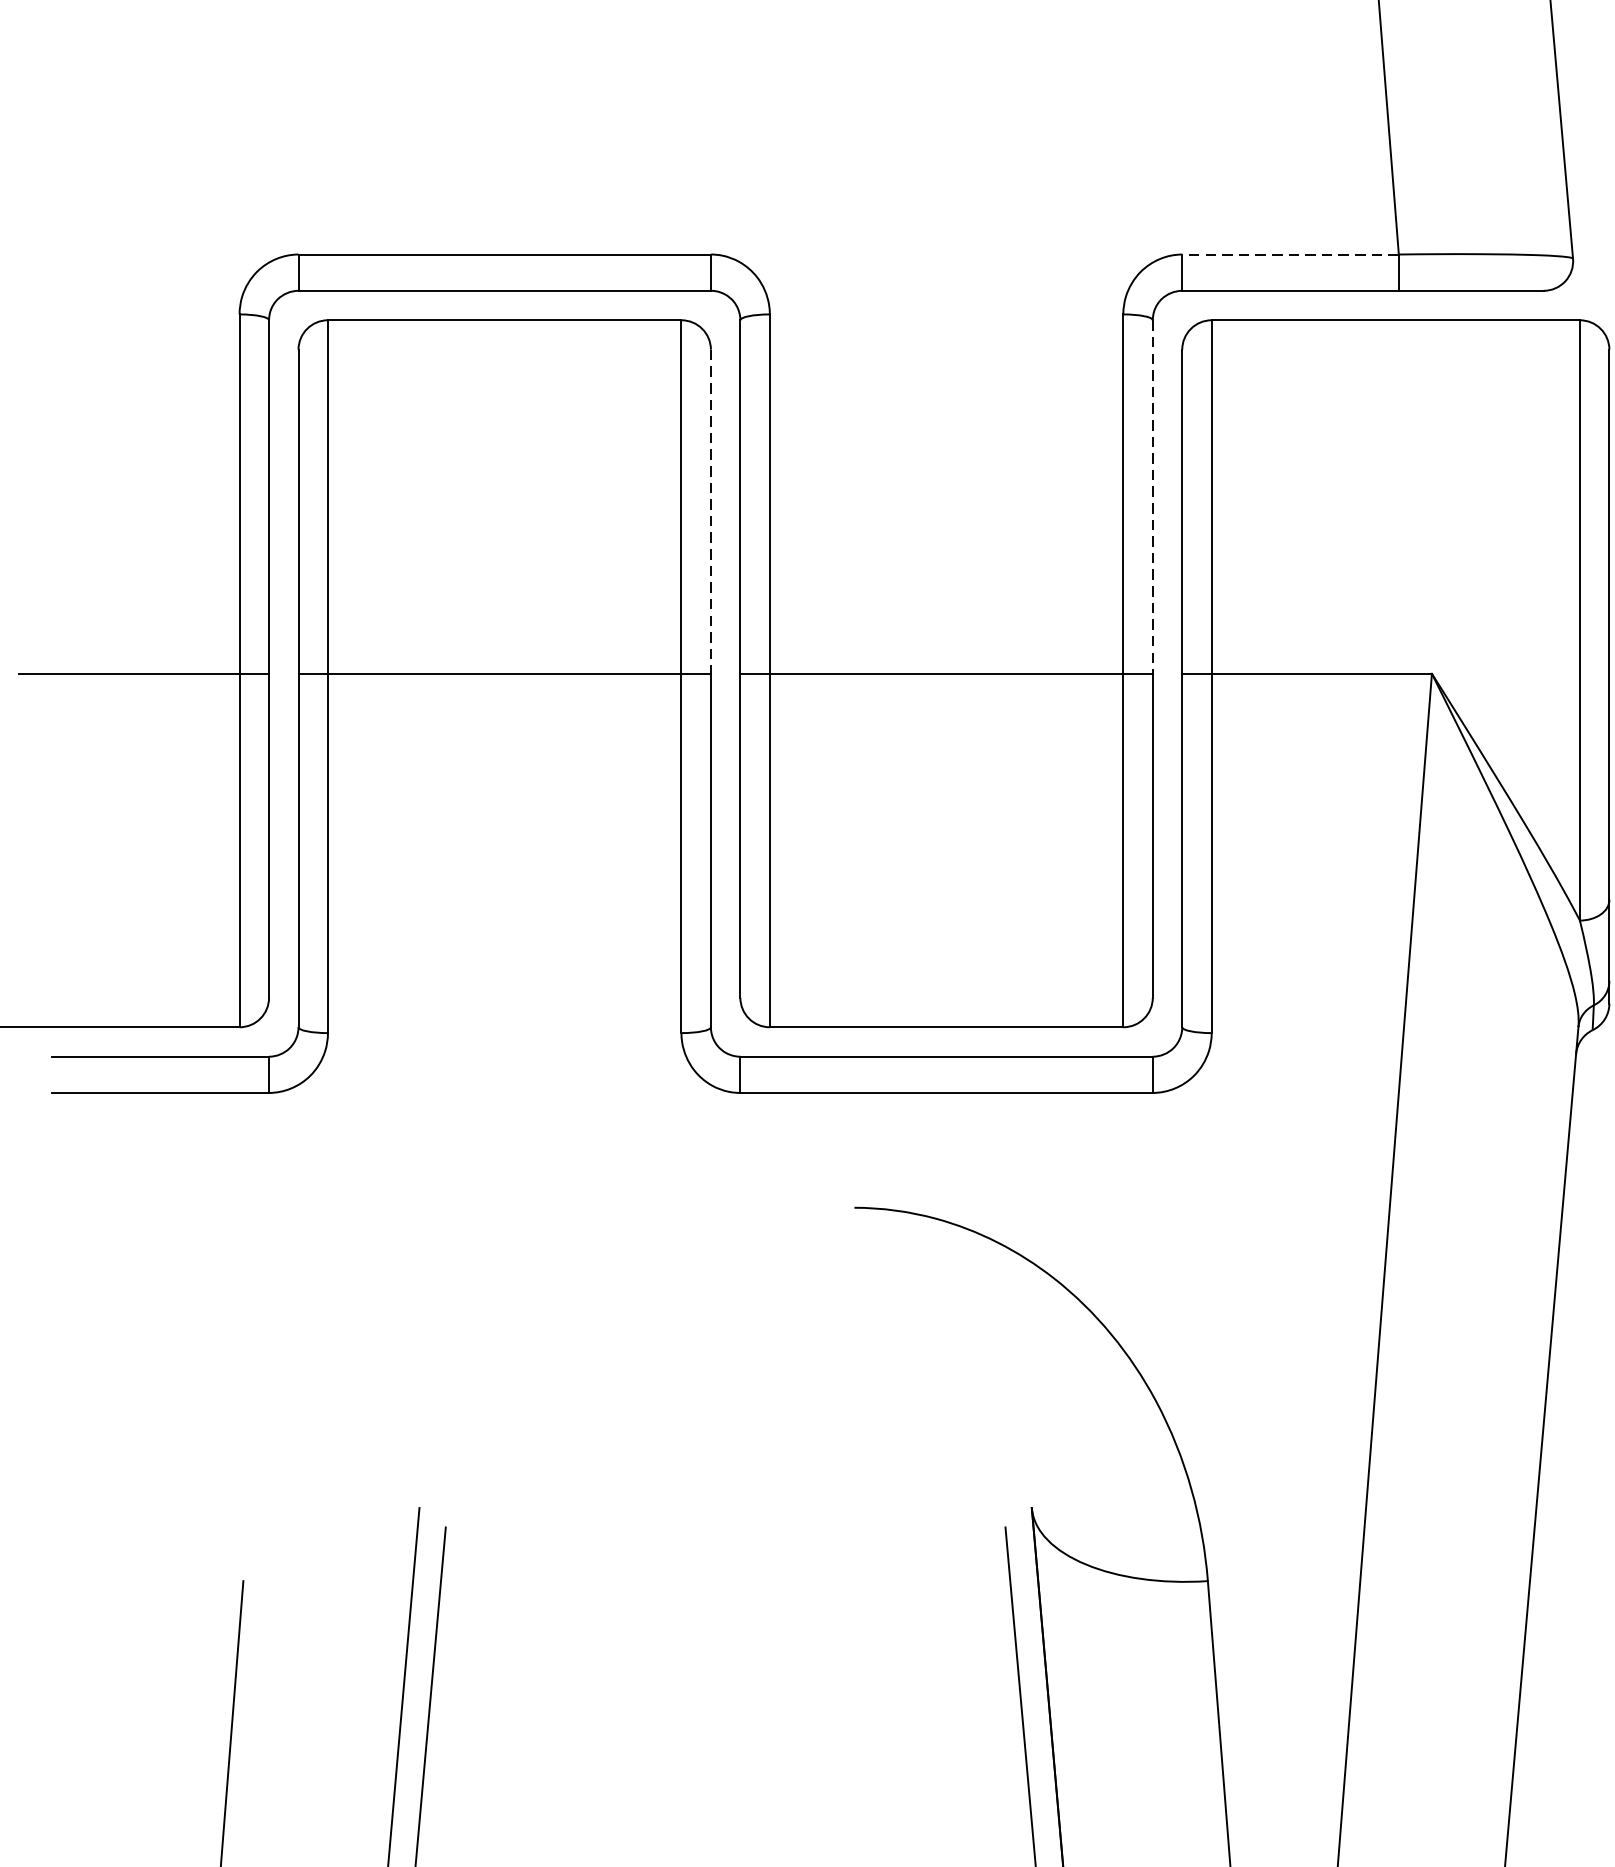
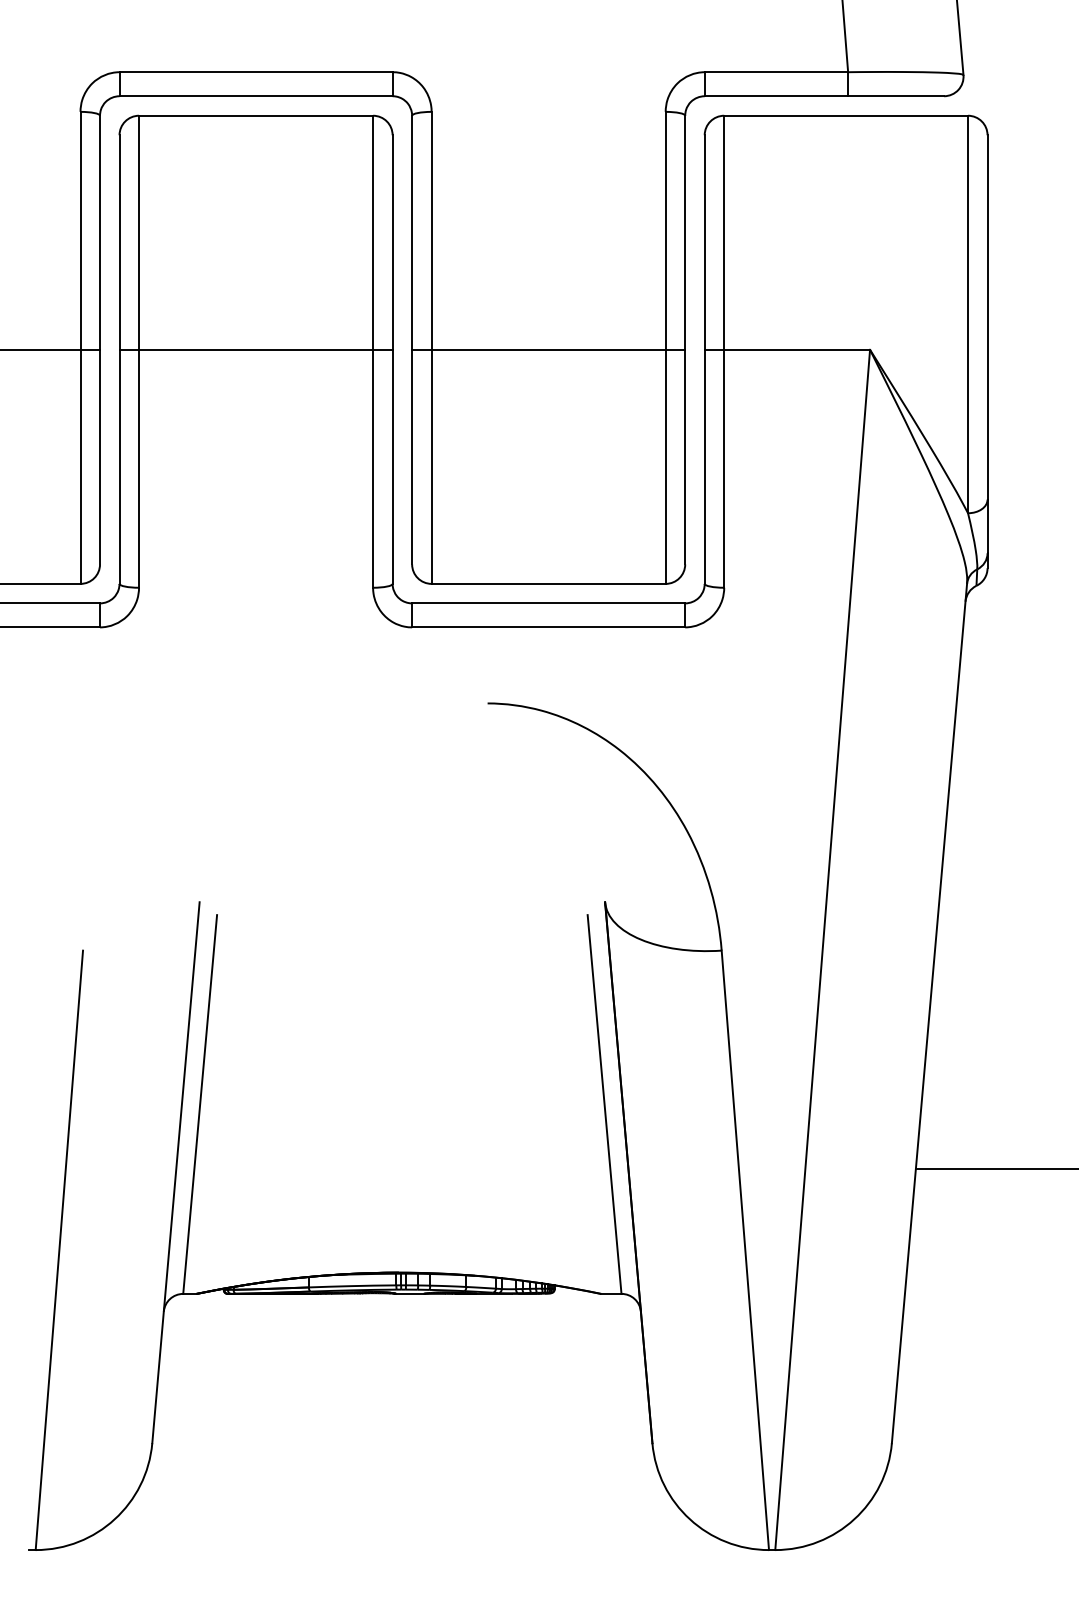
line: (1290, 254) -> (776, 72), dashed -> solid
line: (1153, 498) -> (685, 233), dashed -> solid
line: (710, 513) -> (392, 243), dashed -> solid

